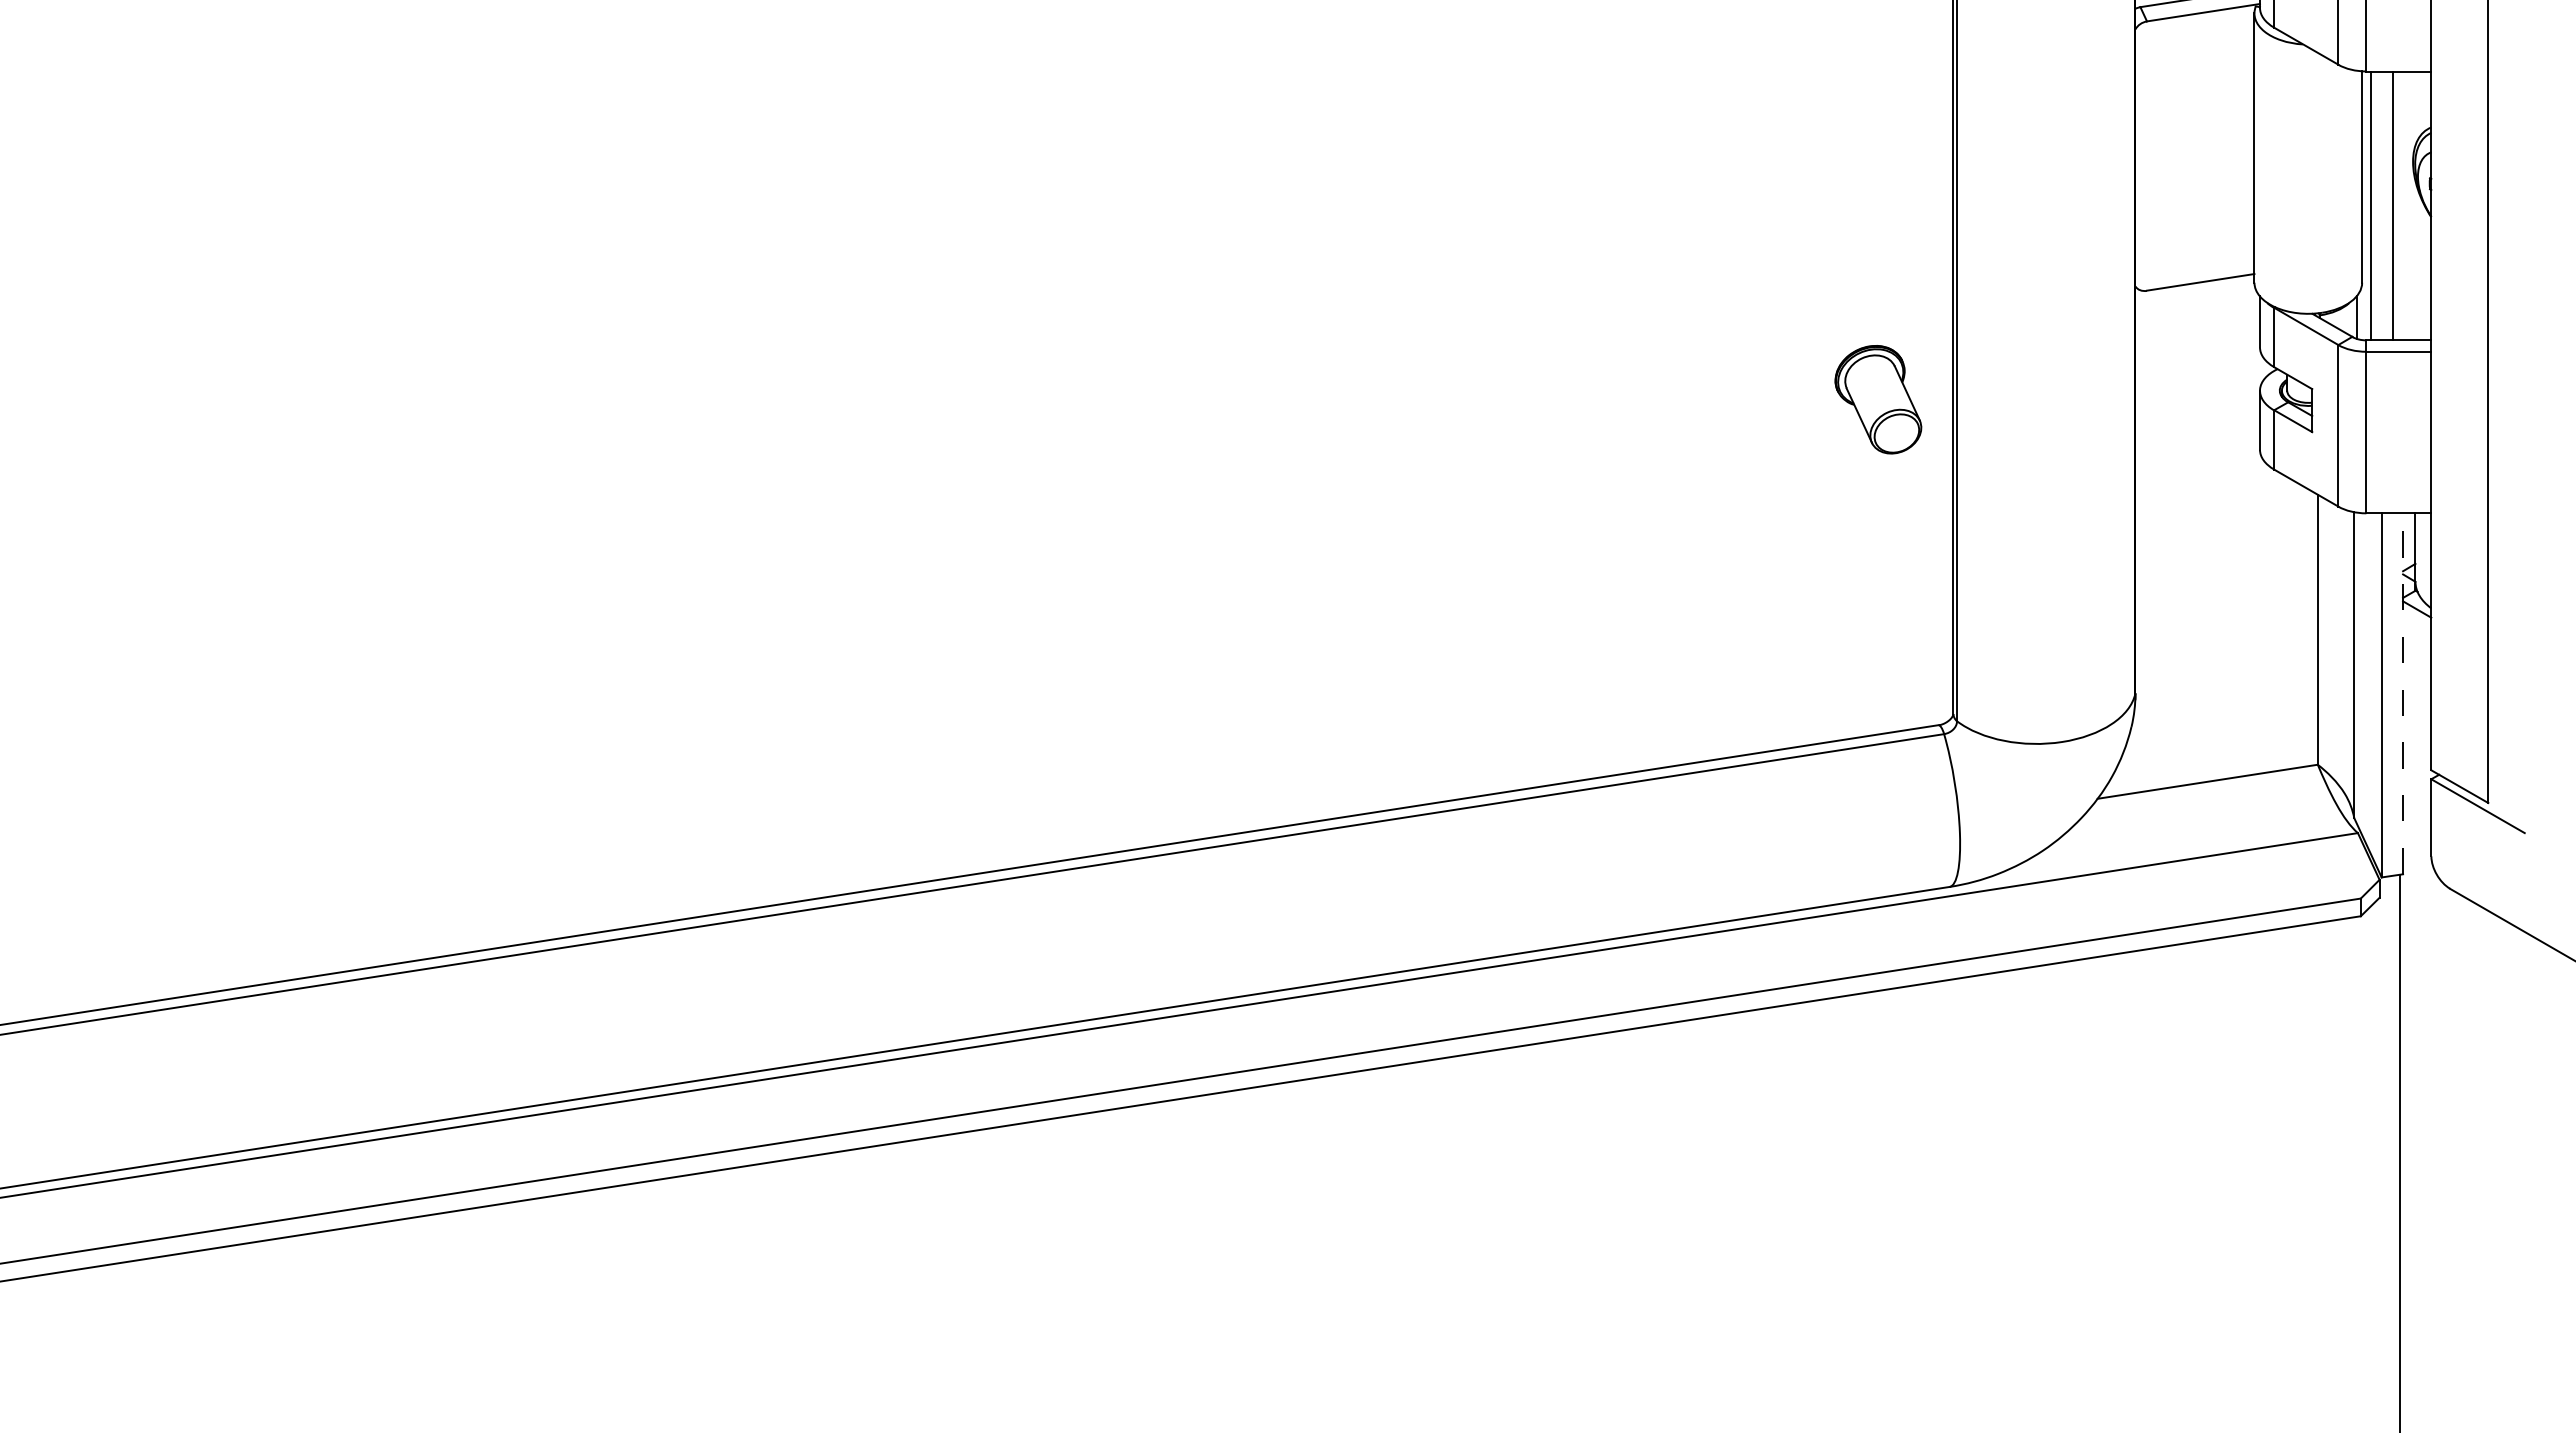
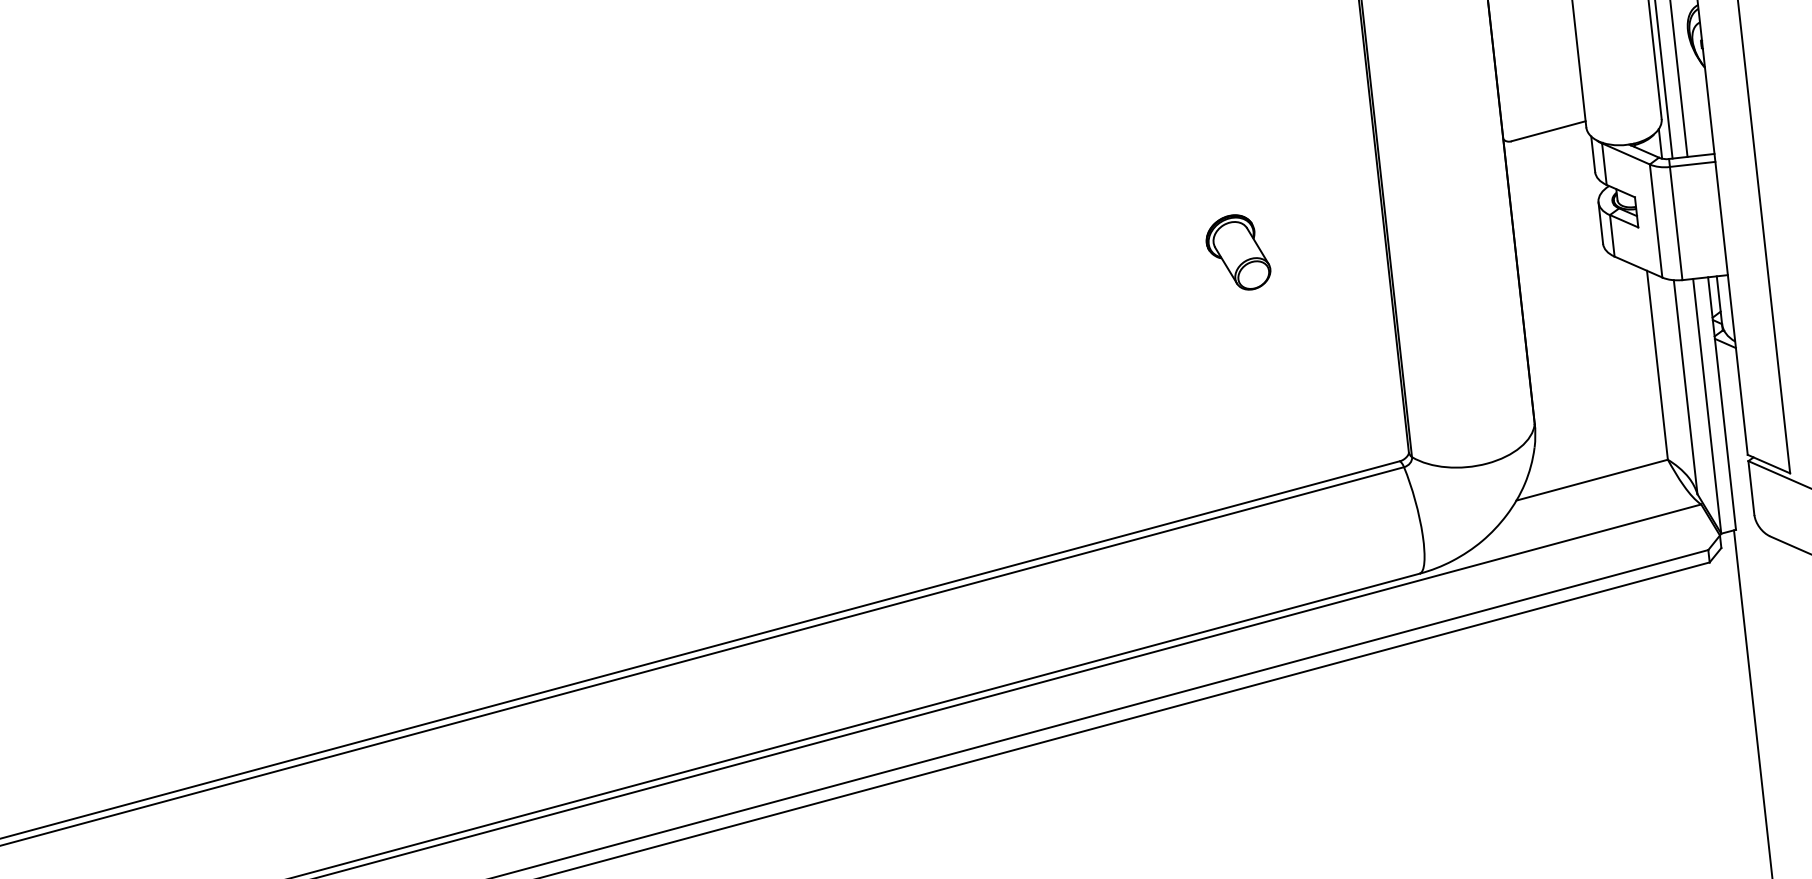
part: (1878, 399) -> (1238, 252), moved
line: (2403, 693) -> (1722, 403), dashed -> solid

